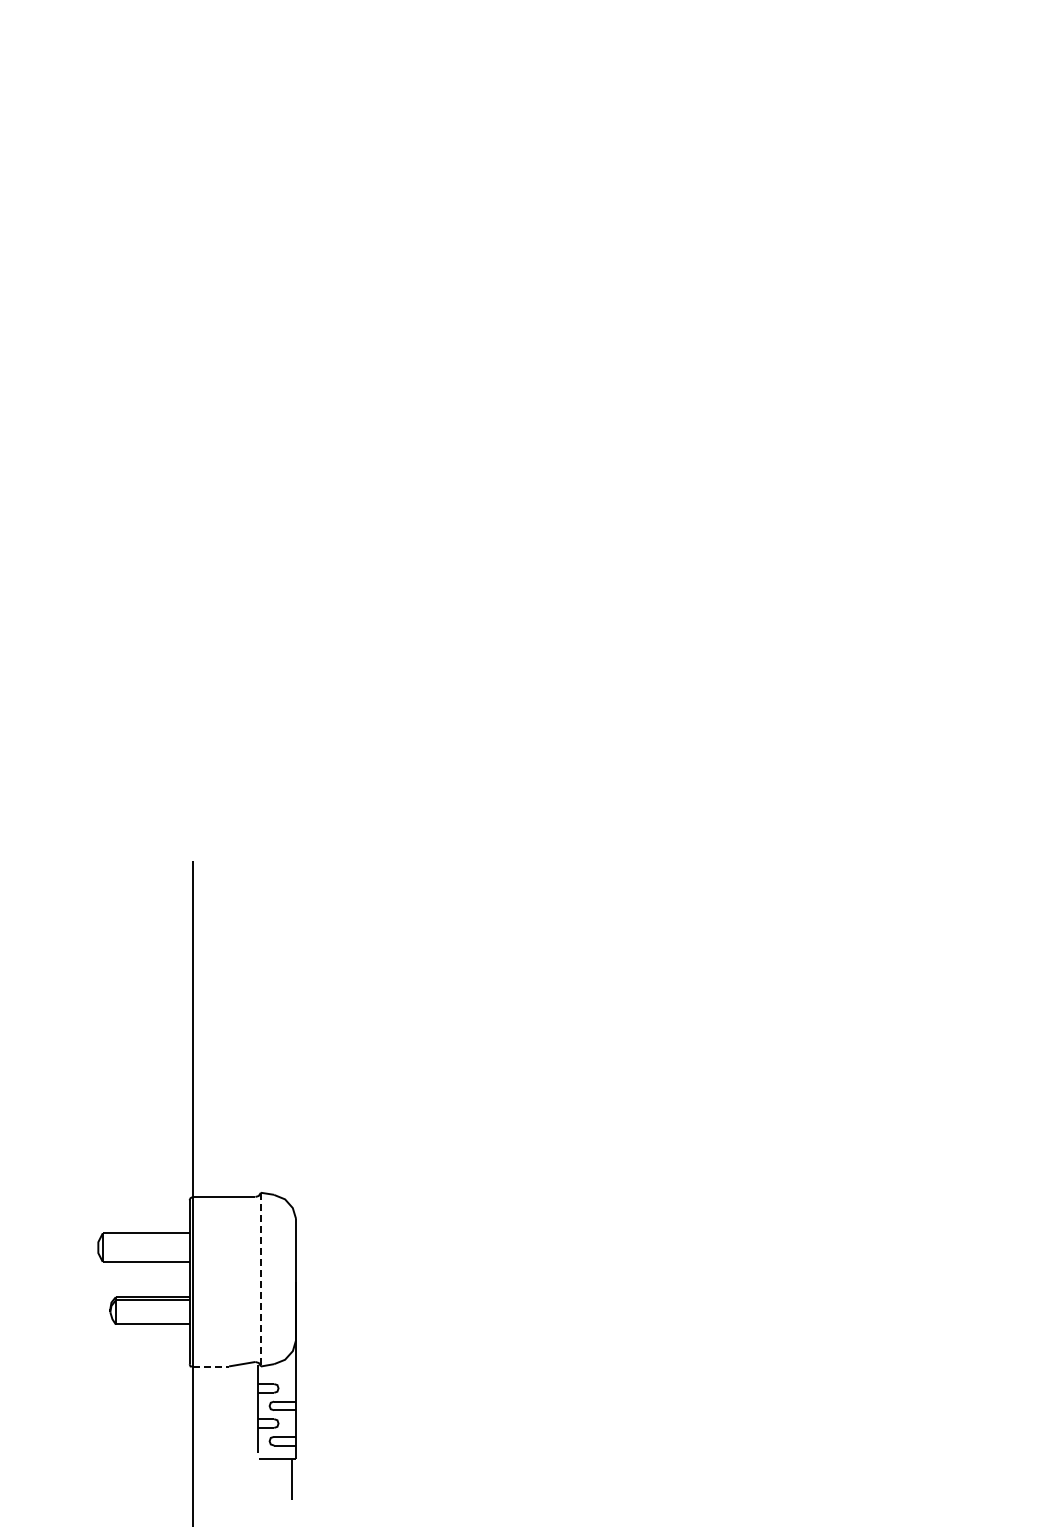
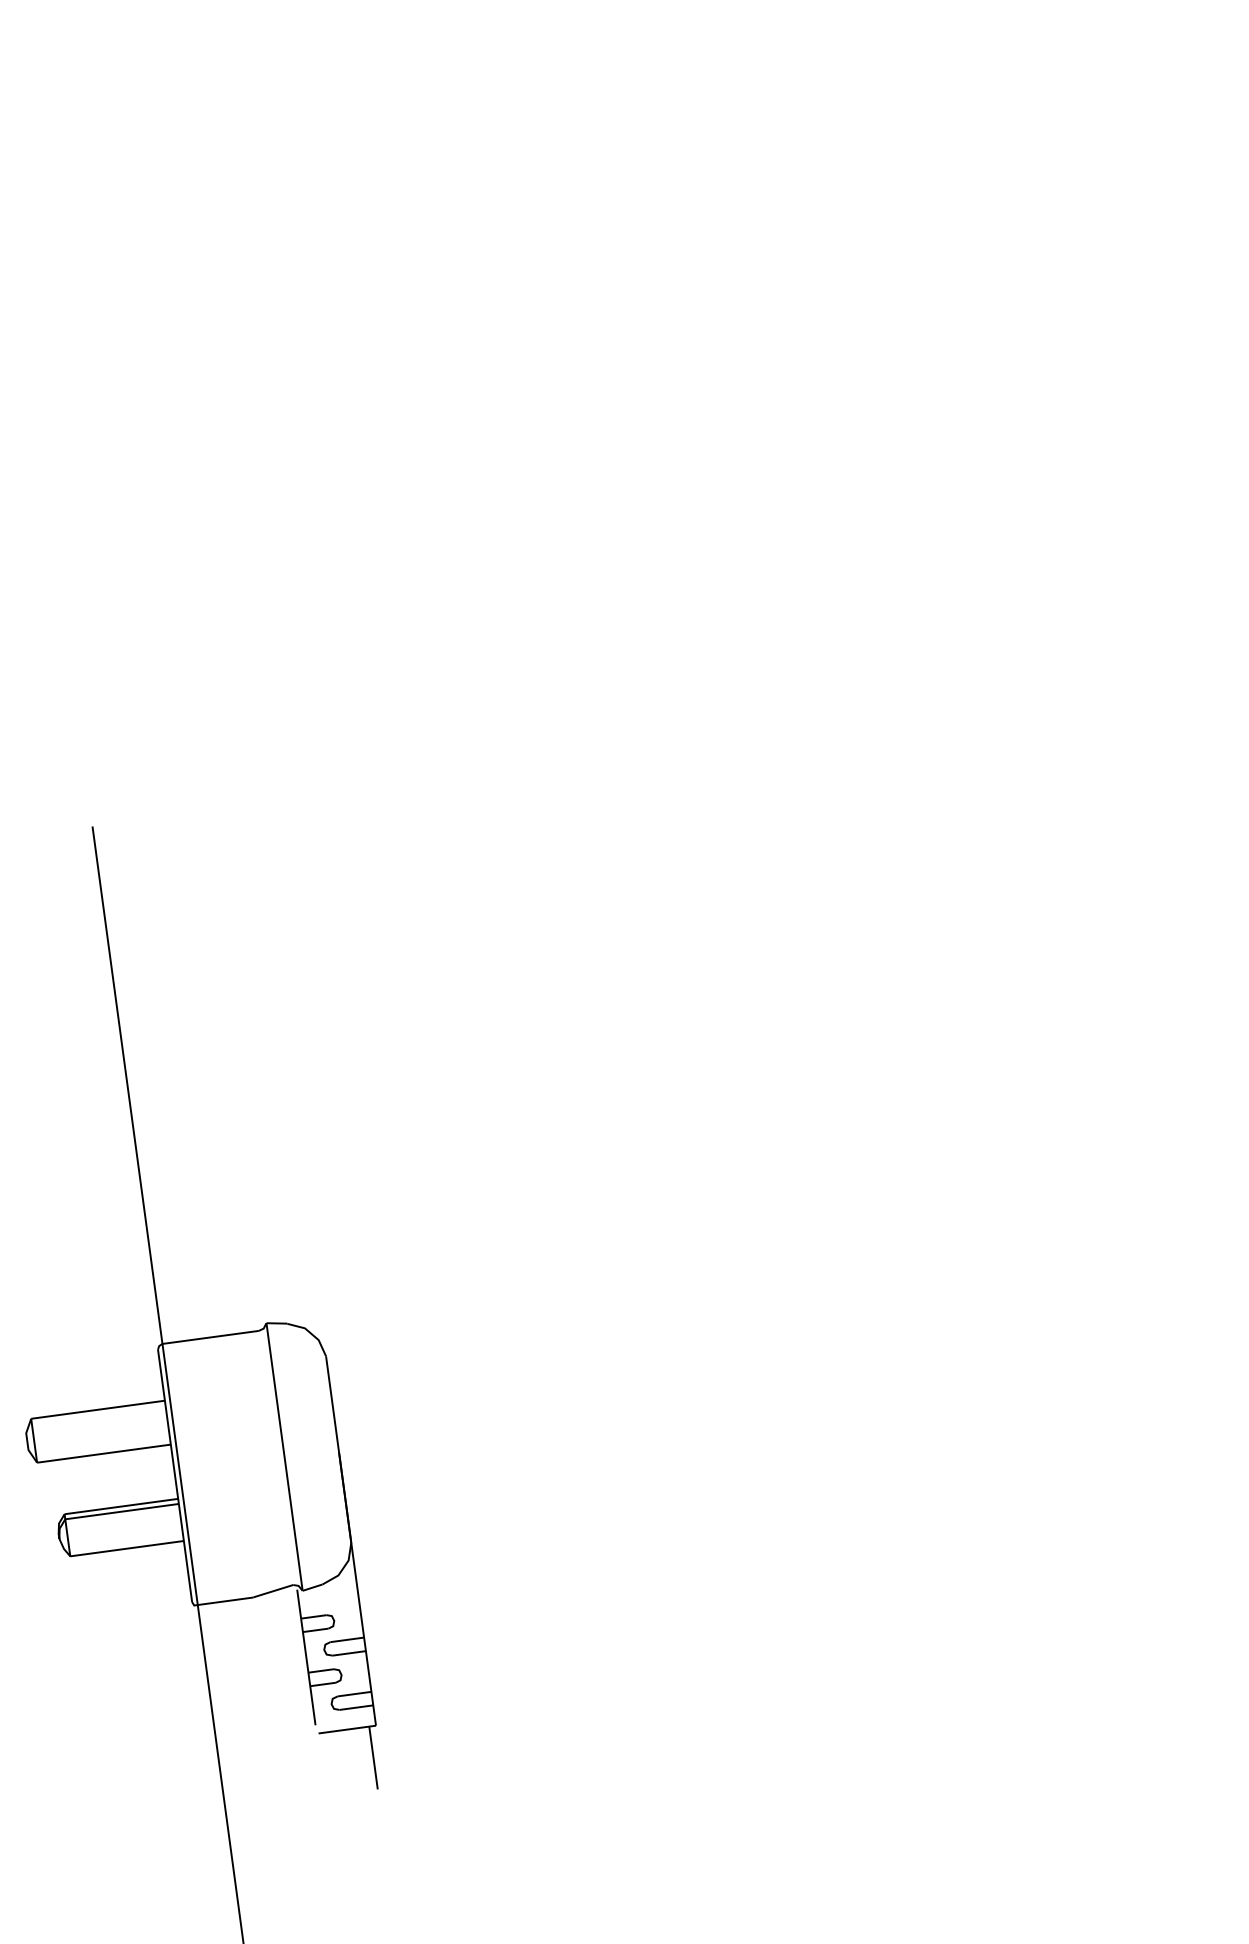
line: (260, 1279) -> (283, 1456), dashed -> solid
line: (211, 1366) -> (226, 1601), dashed -> solid

